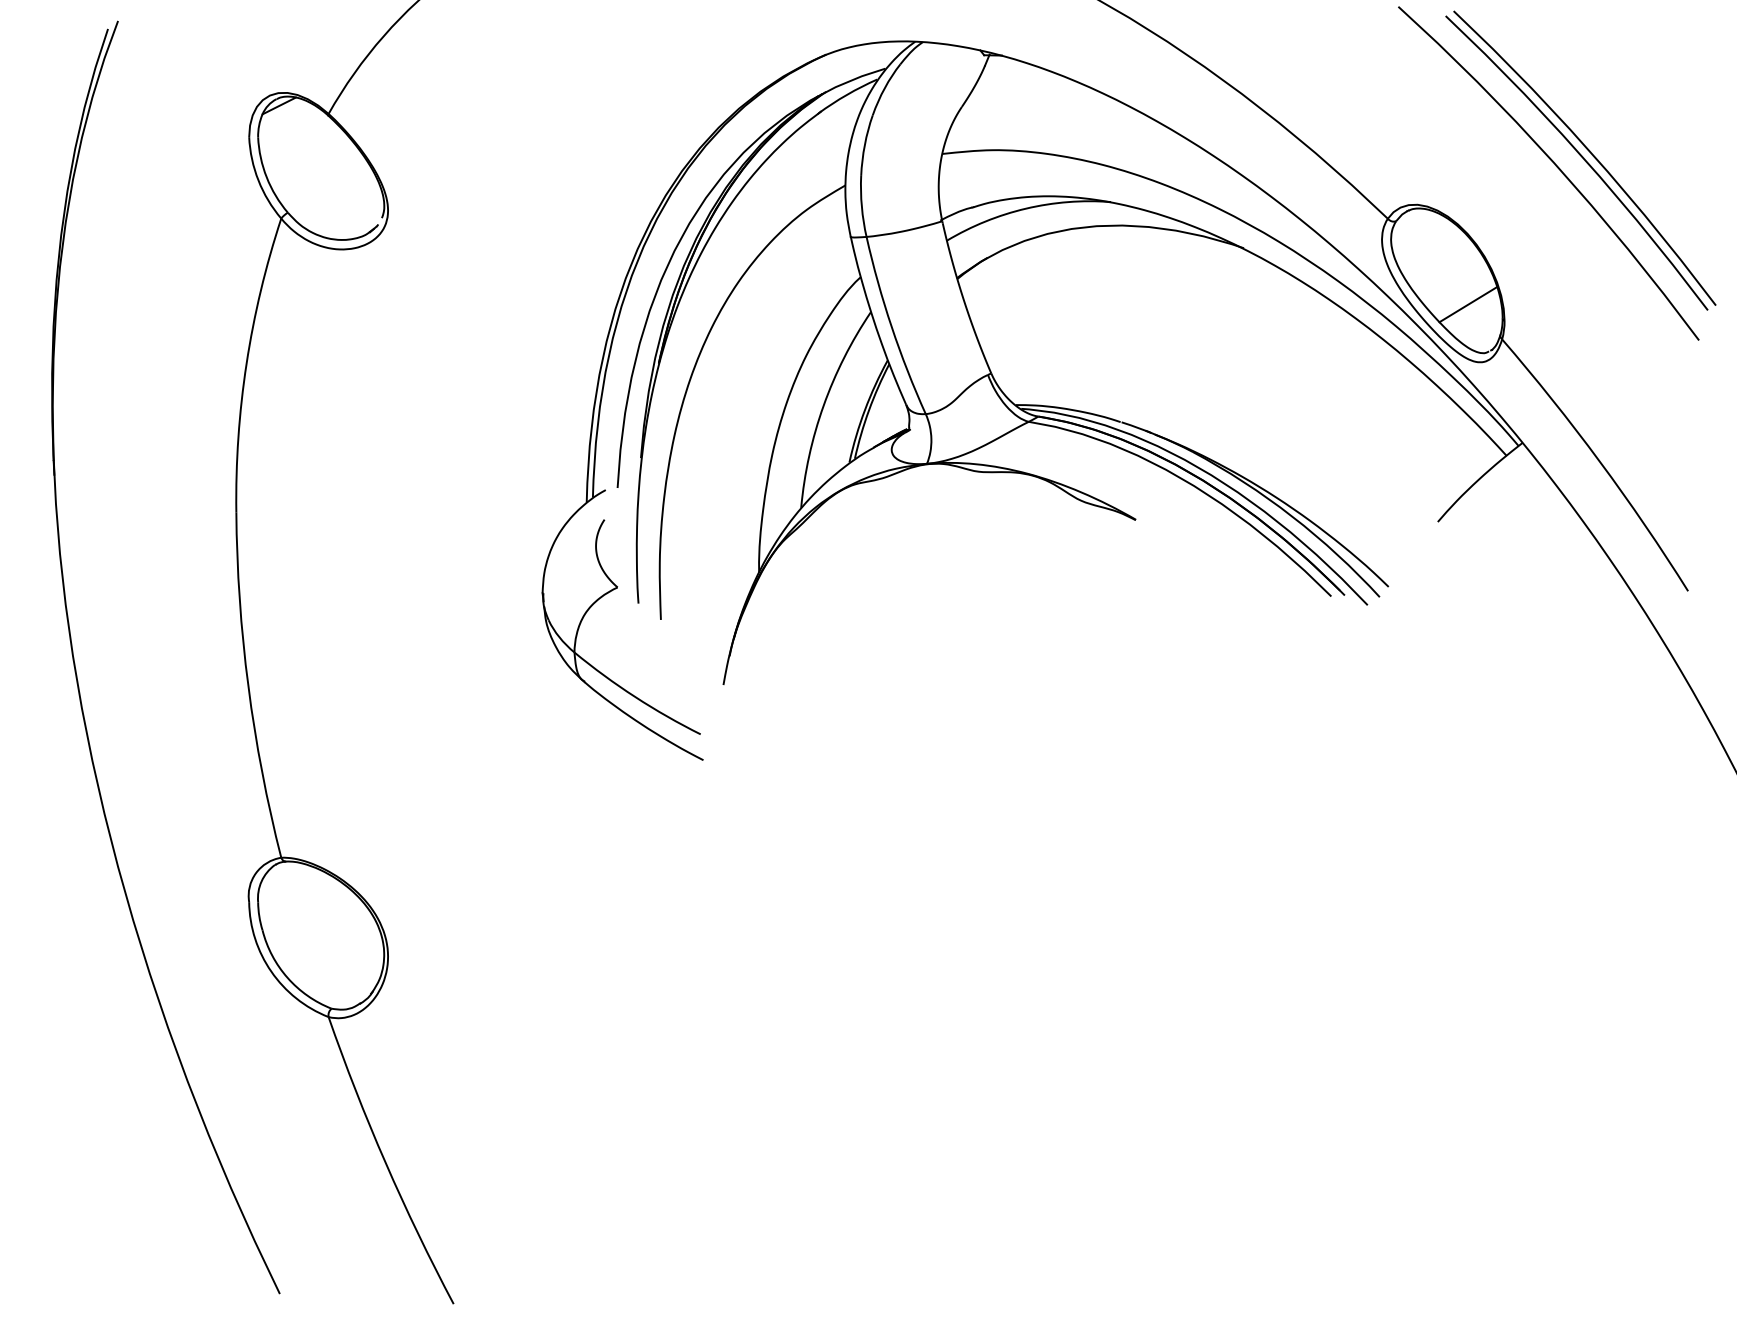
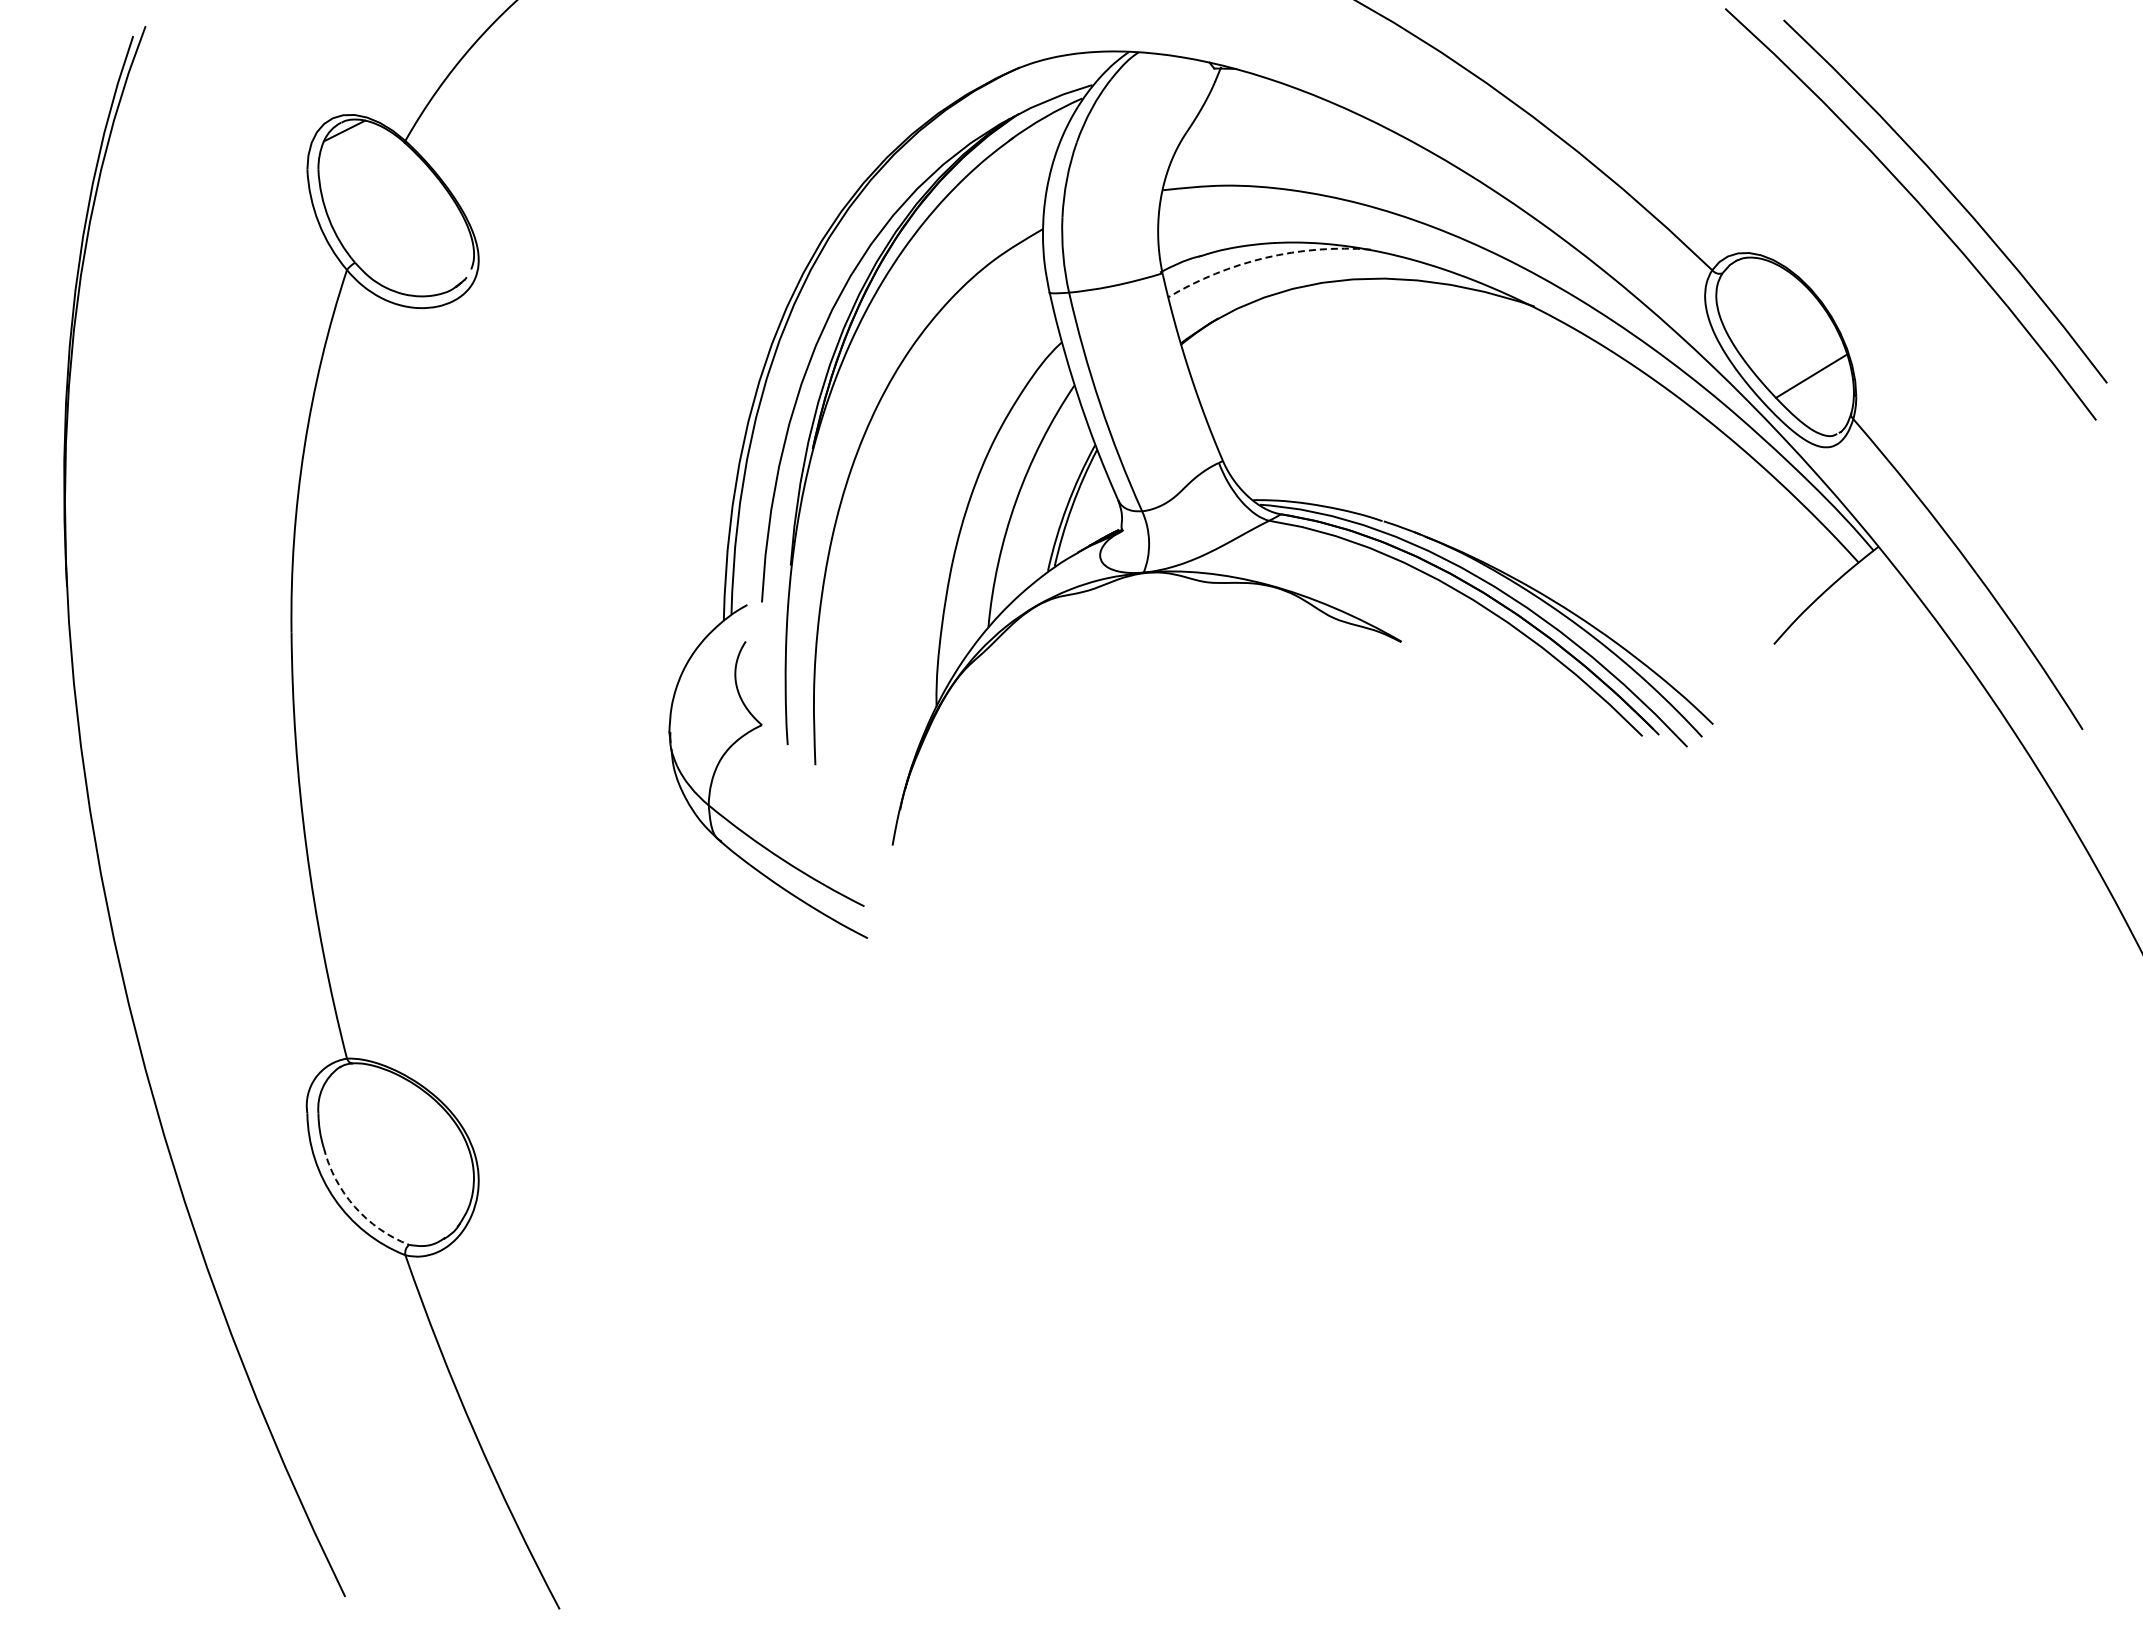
curve: (1590, 154) -> (1962, 190), removed
arc: (1025, 208) -> (1265, 257), solid -> dashed
arc: (287, 977) -> (354, 1206), solid -> dashed

